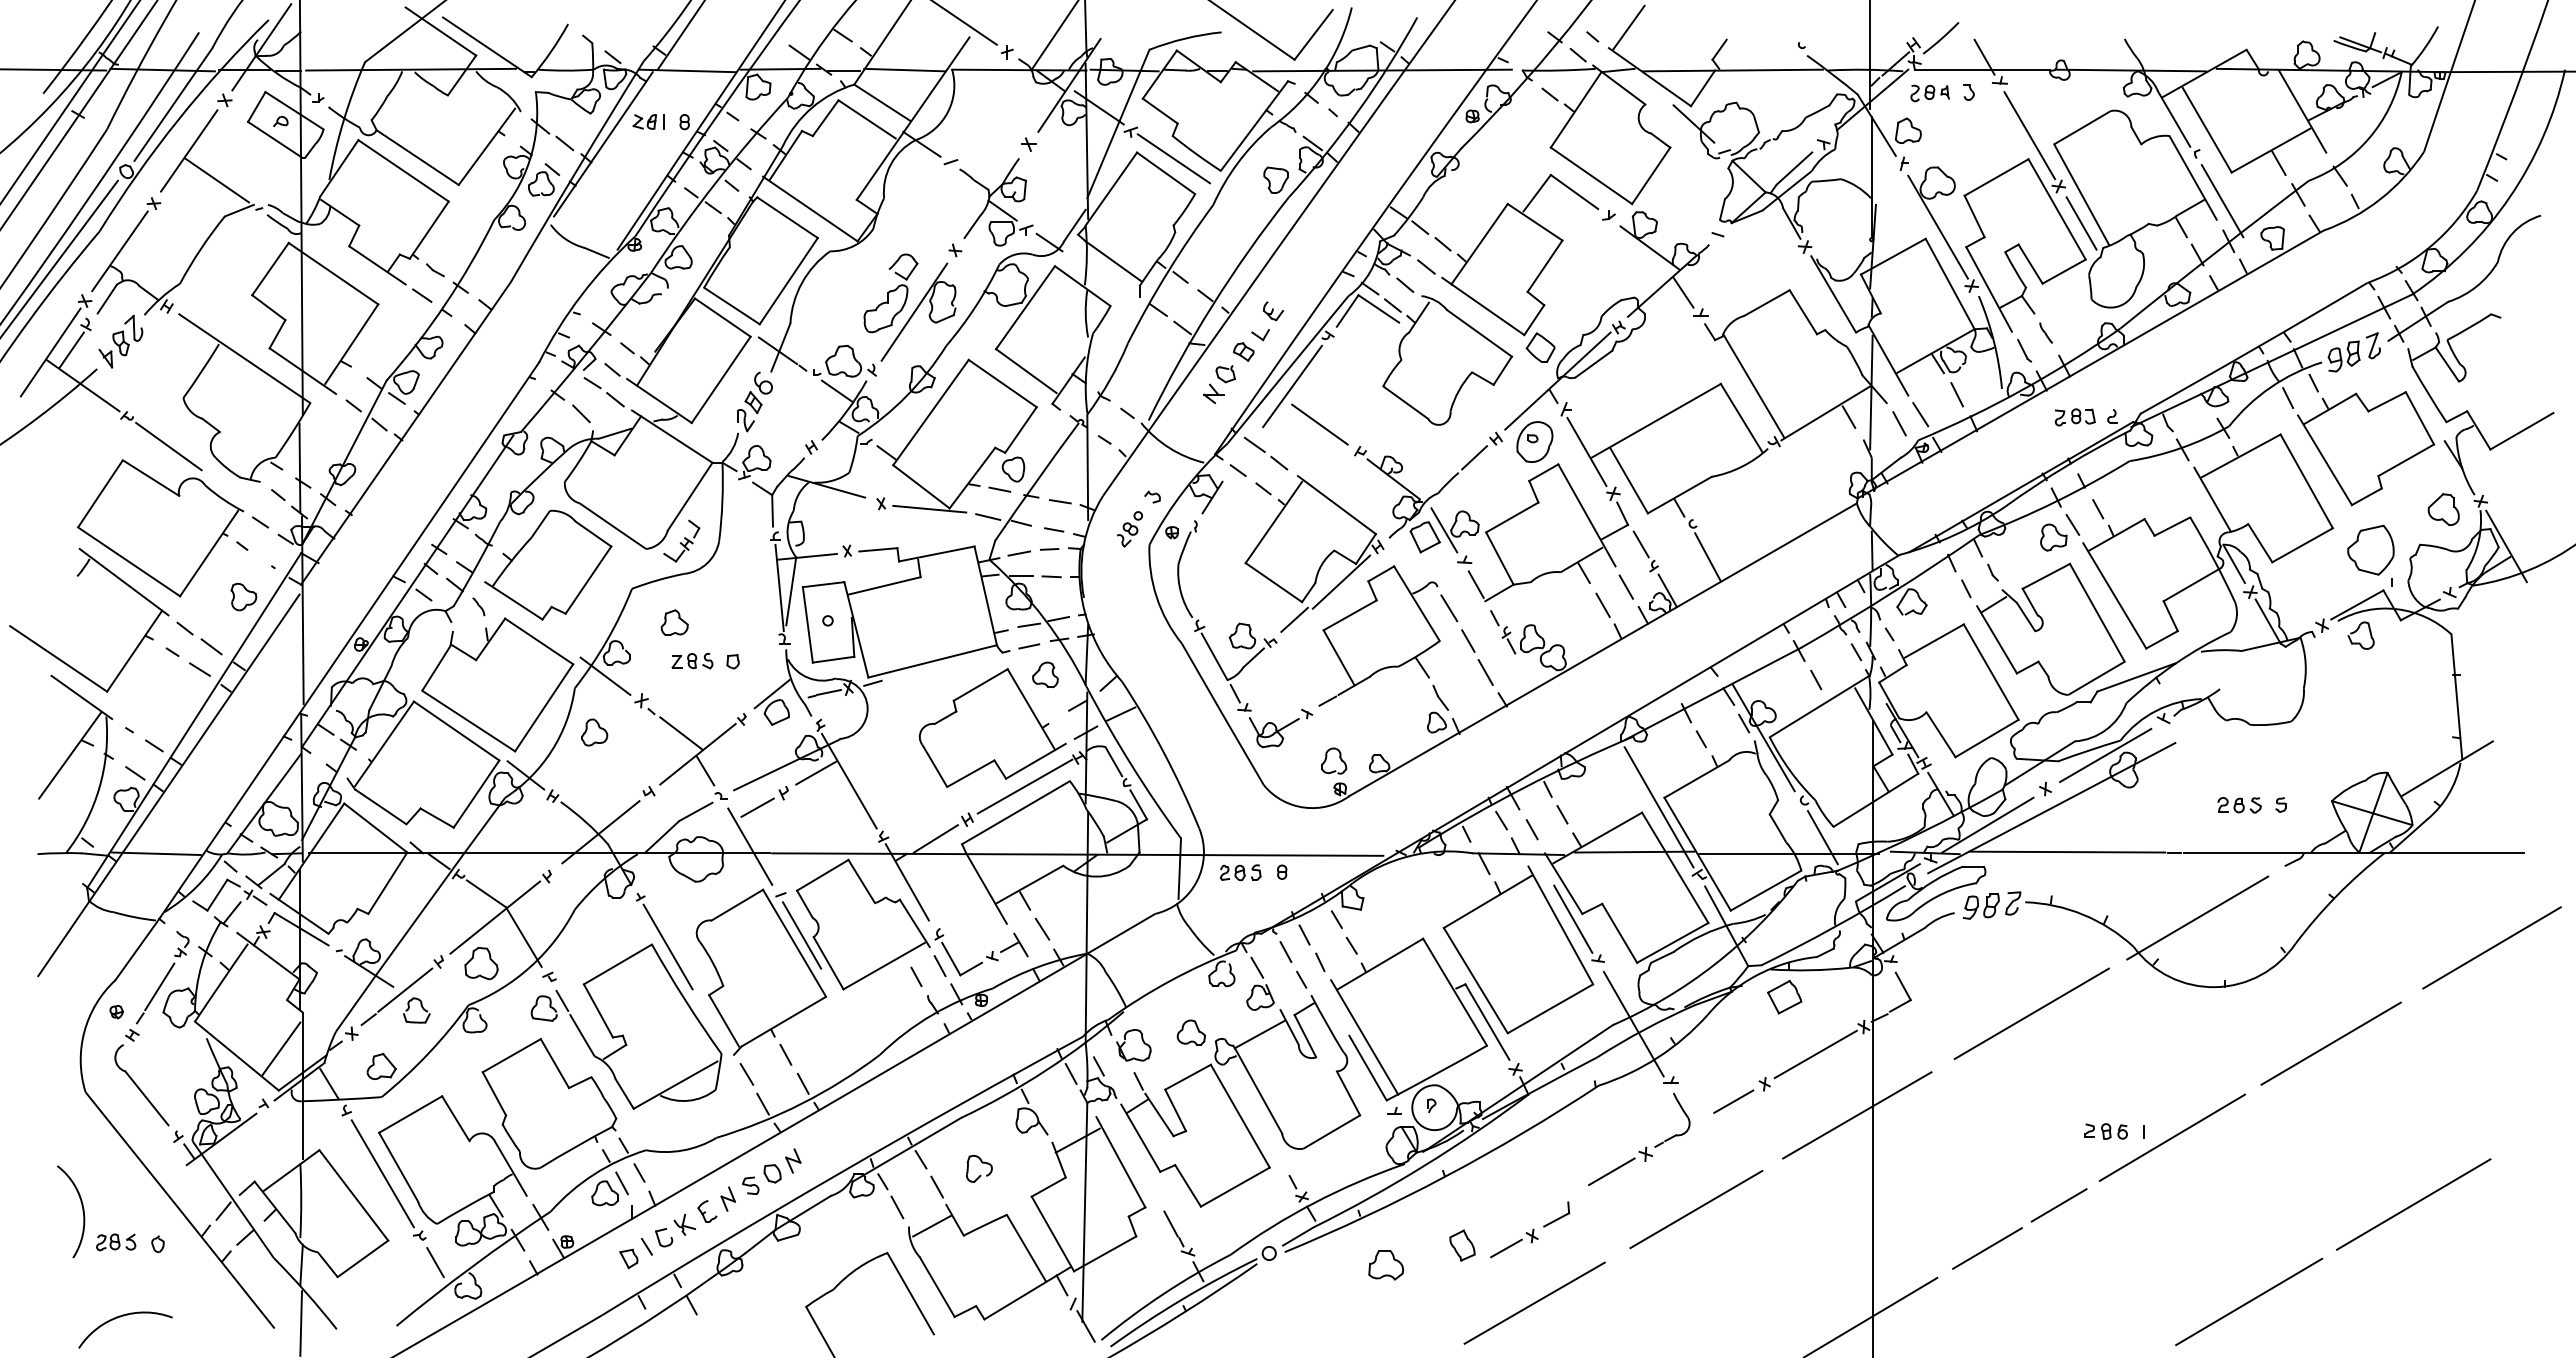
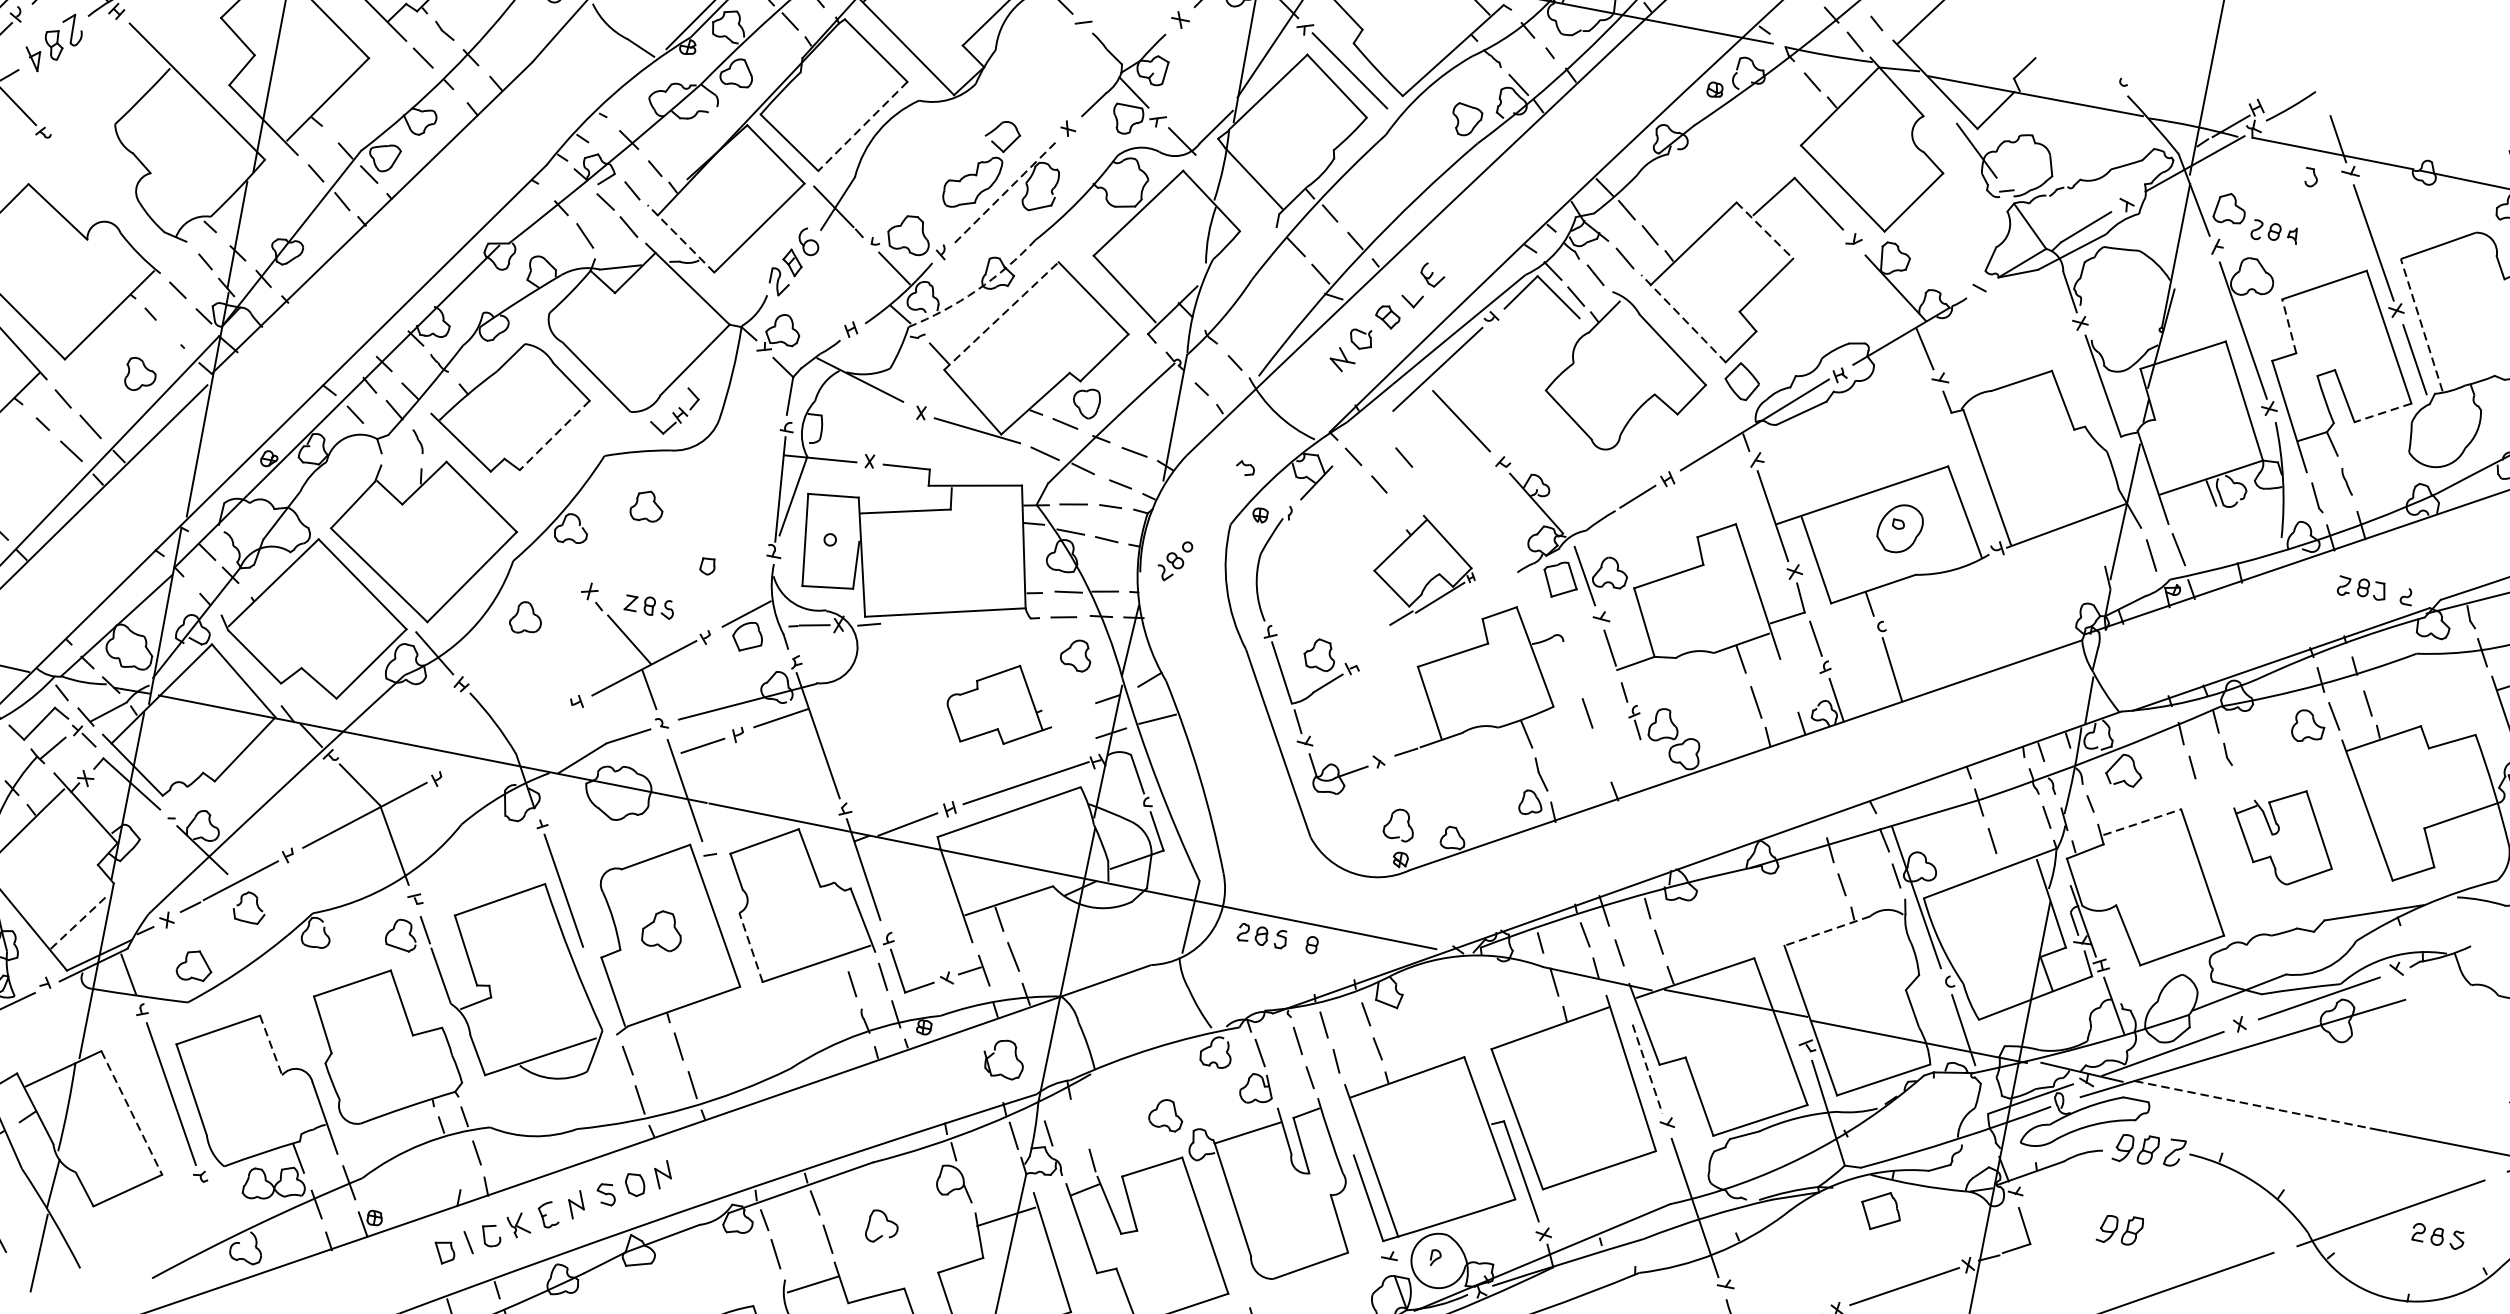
part: (1929, 93) -> (2274, 233), moved
line: (2081, 194) -> (2421, 325), solid -> dashed
line: (1974, 216) -> (2289, 326), solid -> dashed
line: (1535, 222) -> (1765, 230), solid -> dashed
line: (2064, 271) -> (2383, 412), solid -> dashed
line: (788, 281) -> (862, 126), solid -> dashed
line: (1482, 306) -> (1682, 318), solid -> dashed
line: (914, 312) -> (1005, 193), solid -> dashed
line: (1957, 394) -> (2227, 534), removed
arc: (906, 395) -> (976, 290), solid -> dashed
line: (659, 400) -> (681, 238), solid -> dashed
line: (931, 412) -> (1002, 316), solid -> dashed
line: (1848, 416) -> (2092, 534), removed
part: (1534, 441) -> (1899, 528), moved
line: (1254, 444) -> (1379, 429), removed
line: (168, 446) -> (86, 178), removed
part: (1129, 529) -> (1174, 561), moved
part: (1314, 553) -> (1424, 573), size x0.6
line: (588, 580) -> (554, 435), solid -> dashed
line: (1625, 586) -> (1787, 685), removed
line: (1449, 608) -> (1572, 670), removed
part: (2050, 628) -> (2283, 834), size x0.6
line: (1934, 641) -> (2142, 822), solid -> dashed
part: (692, 660) -> (649, 605), moved
line: (1485, 672) -> (1600, 754), removed
line: (605, 675) -> (552, 552), removed
part: (992, 727) -> (1001, 705), size x0.6
line: (1696, 779) -> (1826, 931), solid -> dashed
part: (2239, 805) -> (2438, 1236), moved
line: (1658, 807) -> (1775, 955), removed
line: (600, 832) -> (510, 738), removed
line: (2067, 852) -> (2251, 1104), solid -> dashed
line: (1573, 919) -> (1647, 1069), solid -> dashed
line: (801, 935) -> (725, 908), removed
line: (828, 962) -> (751, 946), solid -> dashed
part: (481, 963) -> (662, 930), moved
part: (1980, 974) -> (2119, 1229), added
part: (1125, 1042) -> (994, 1053), moved
line: (281, 1049) -> (79, 922), solid -> dashed
line: (456, 1119) -> (271, 1046), solid -> dashed
part: (609, 1188) -> (437, 1164), removed
line: (353, 1195) -> (131, 1112), solid -> dashed
line: (435, 1262) -> (213, 1211), removed

